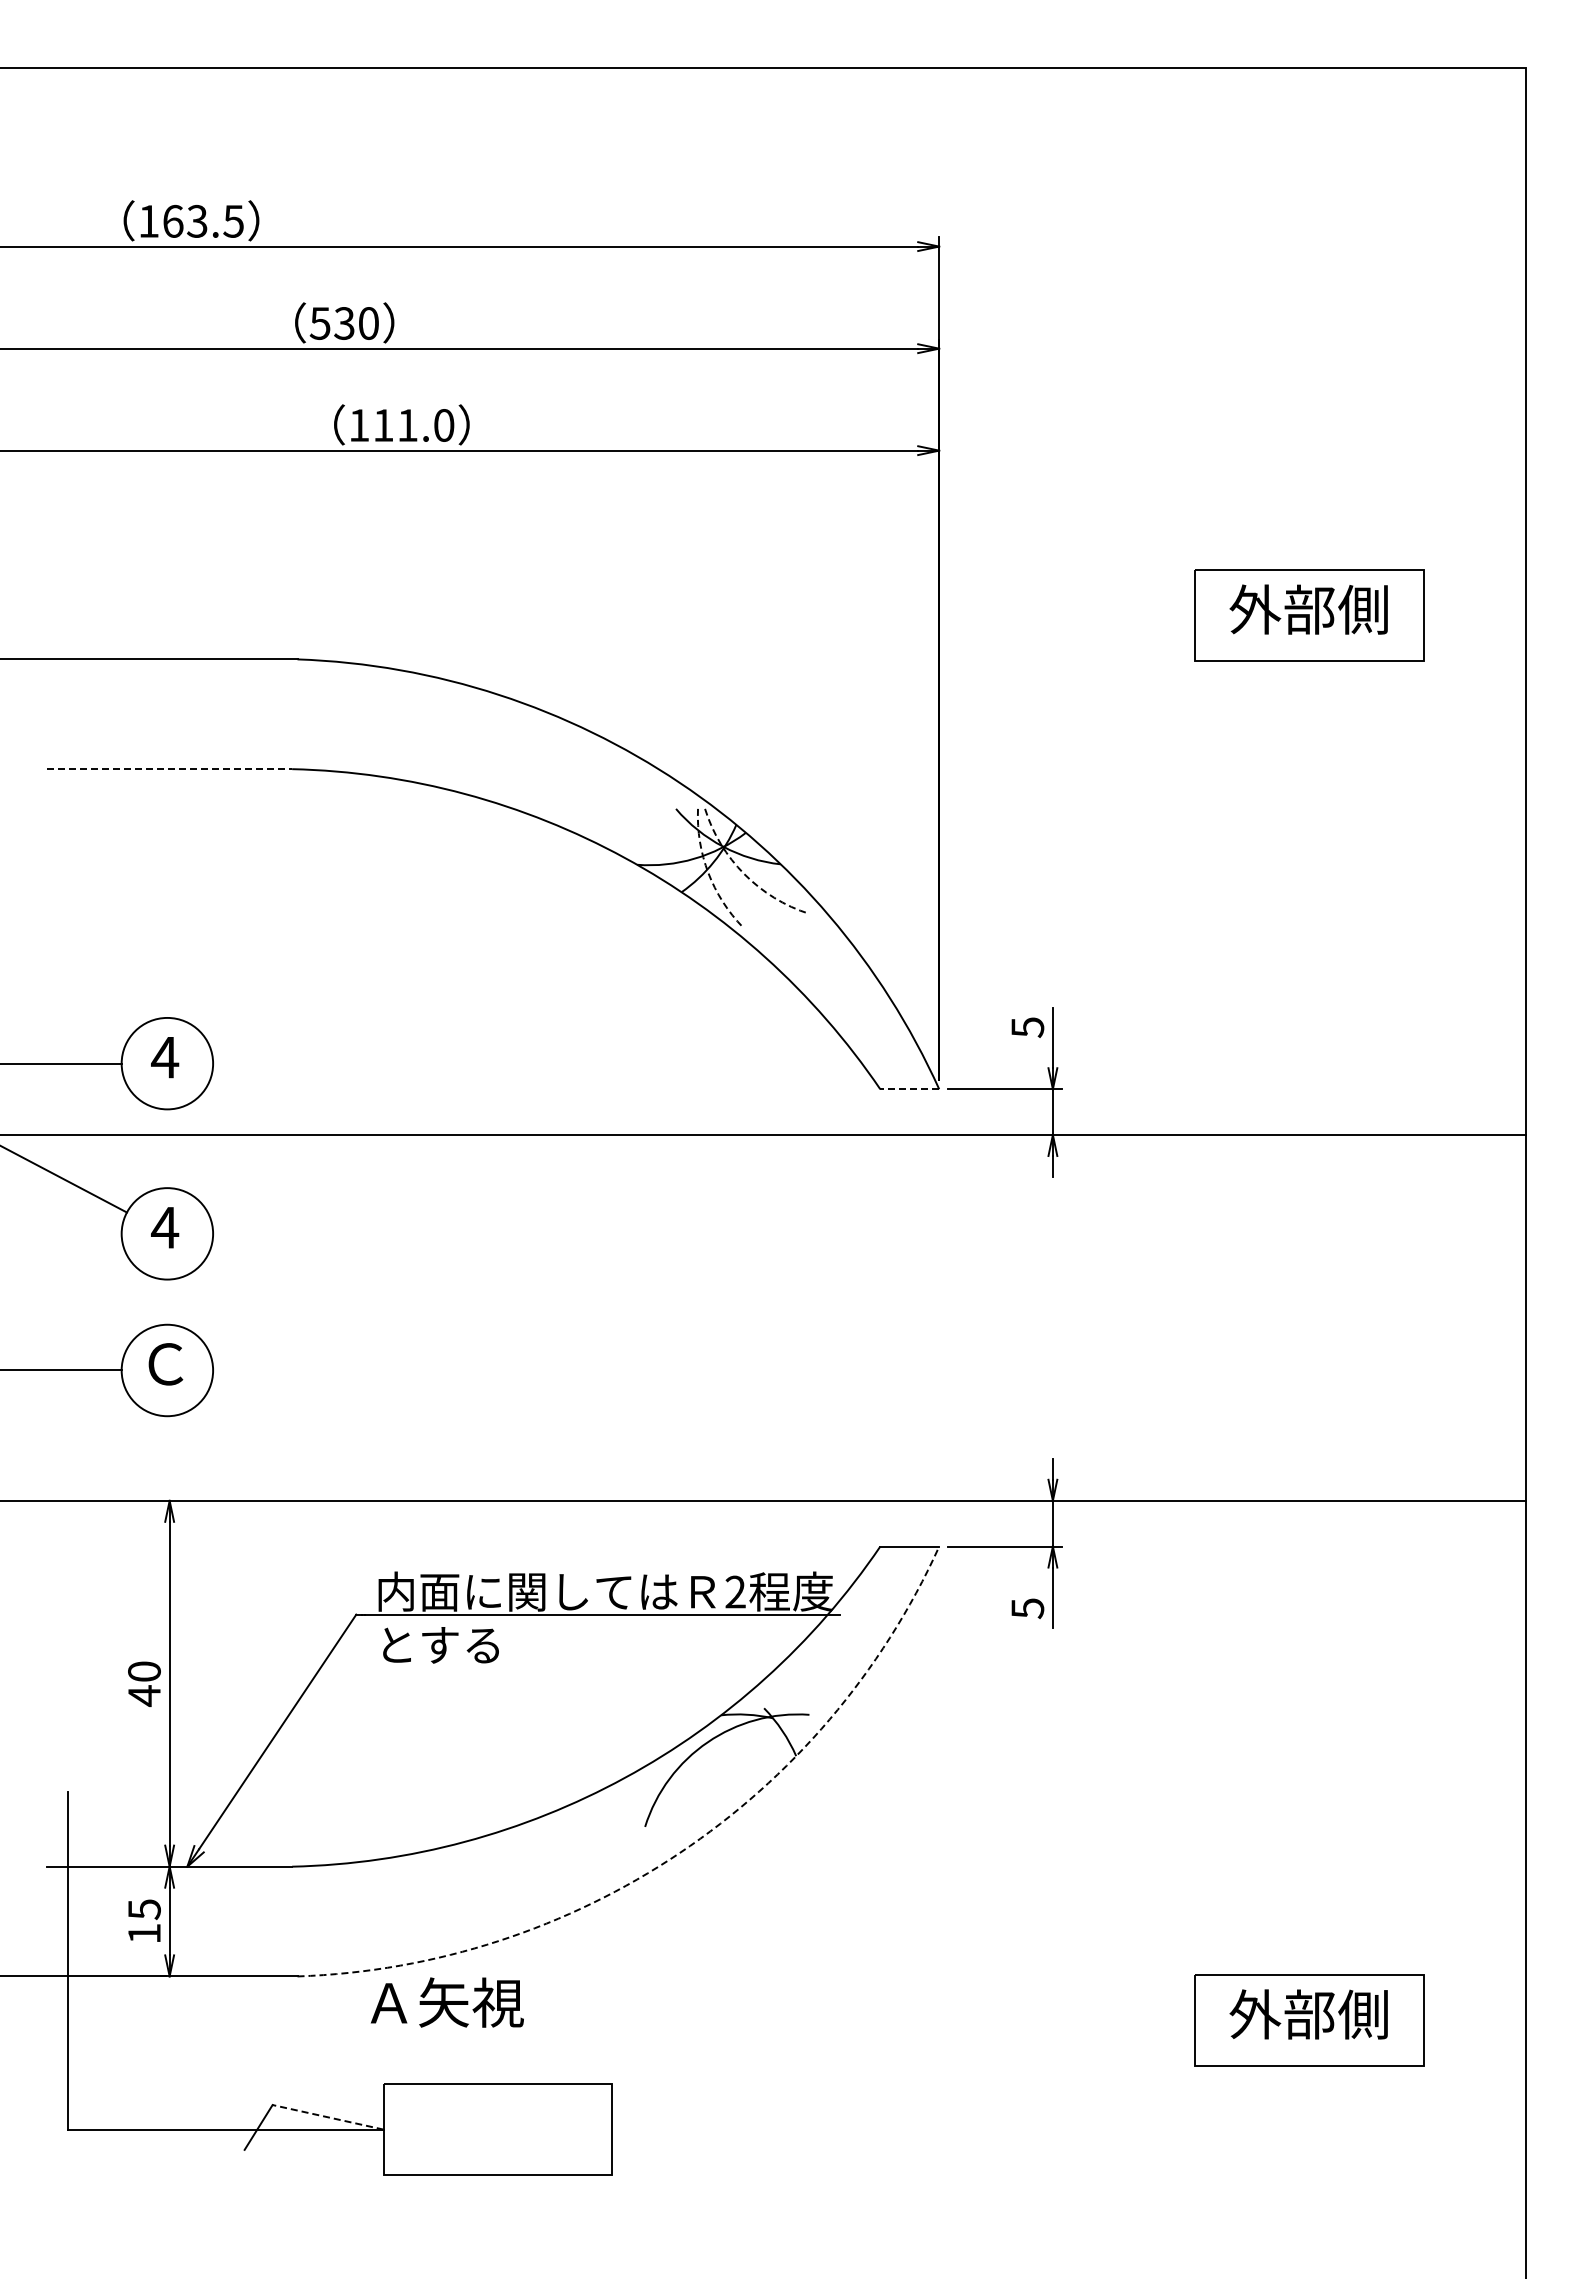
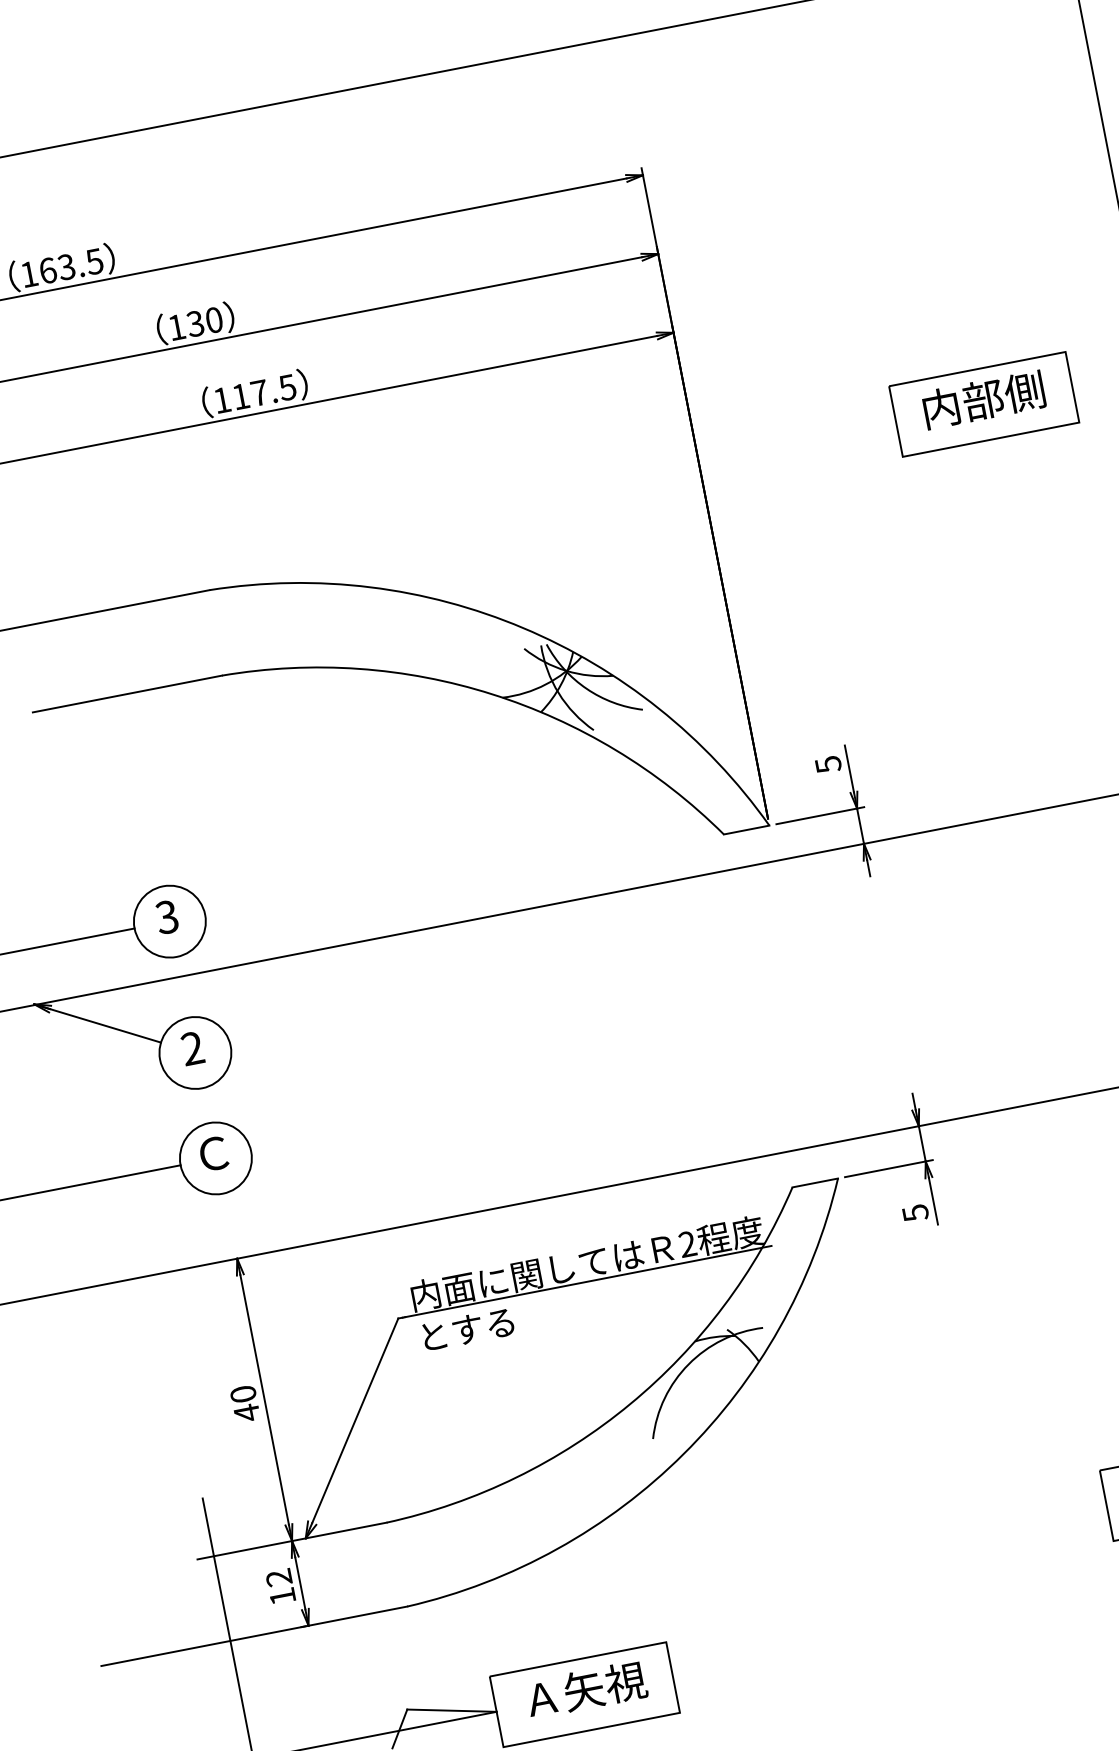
text: (319, 323) -> (176, 327), 530 -> 130
text: (426, 425) -> (274, 390), 111.0 -> 117.5
text: (1255, 609) -> (941, 407), 外部側 -> 内部側
line: (169, 769) -> (127, 694), dashed -> solid
arc: (708, 872) -> (558, 692), dashed -> solid
arc: (744, 874) -> (586, 689), dashed -> solid
text: (165, 1057) -> (167, 917), 4 -> 3
line: (909, 1089) -> (746, 830), dashed -> solid
text: (165, 1227) -> (192, 1048), 4 -> 2
arc: (679, 1853) -> (683, 1454), dashed -> solid
text: (144, 1909) -> (279, 1577), 15 -> 12
text: (447, 2002) -> (586, 1689), moved
line: (328, 2117) -> (452, 1710), dashed -> solid

